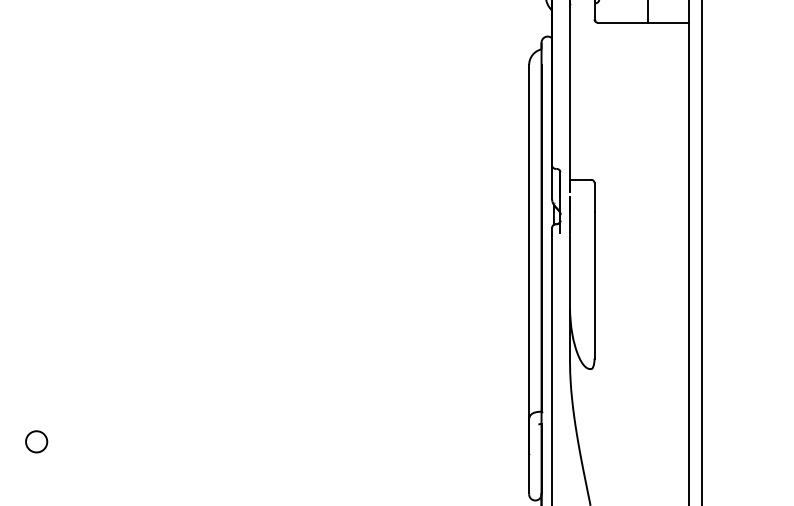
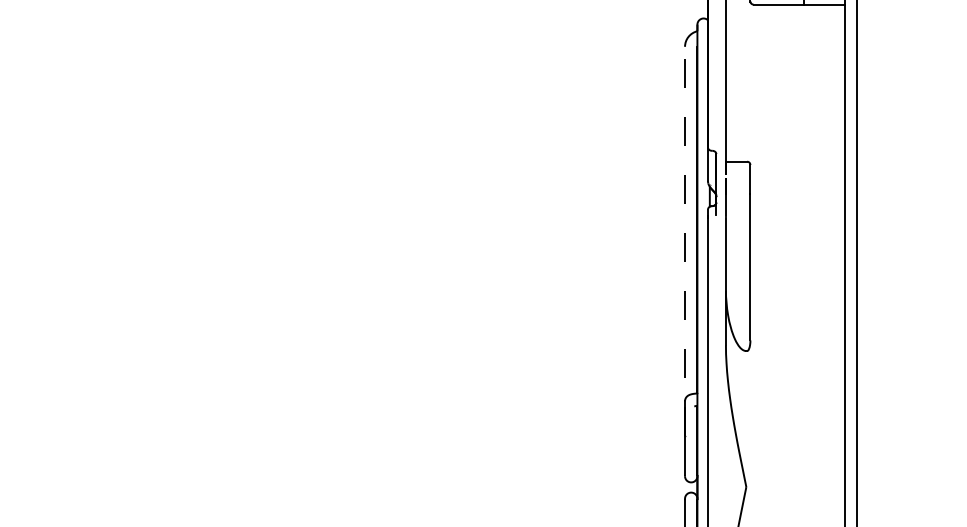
line: (529, 258) -> (685, 240), solid -> dashed
circle: (36, 441) -> (192, 423), removed

